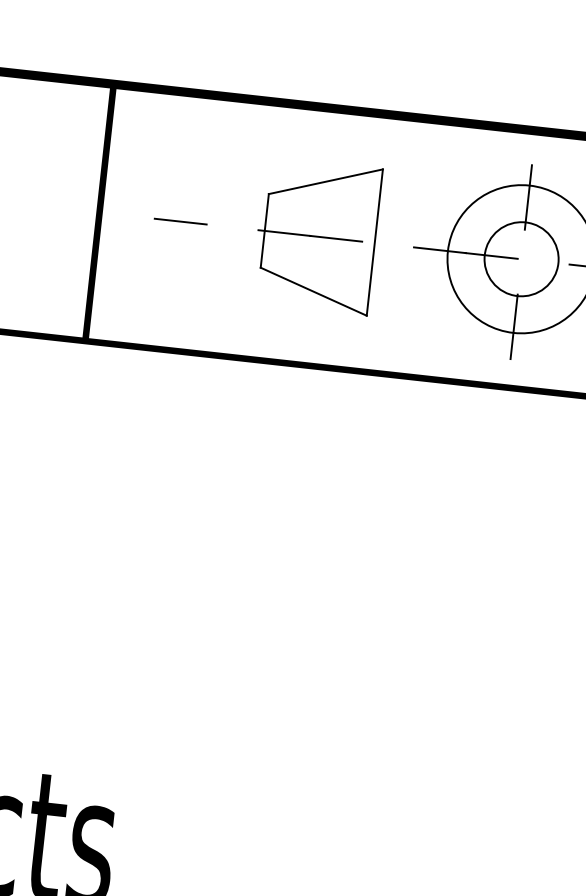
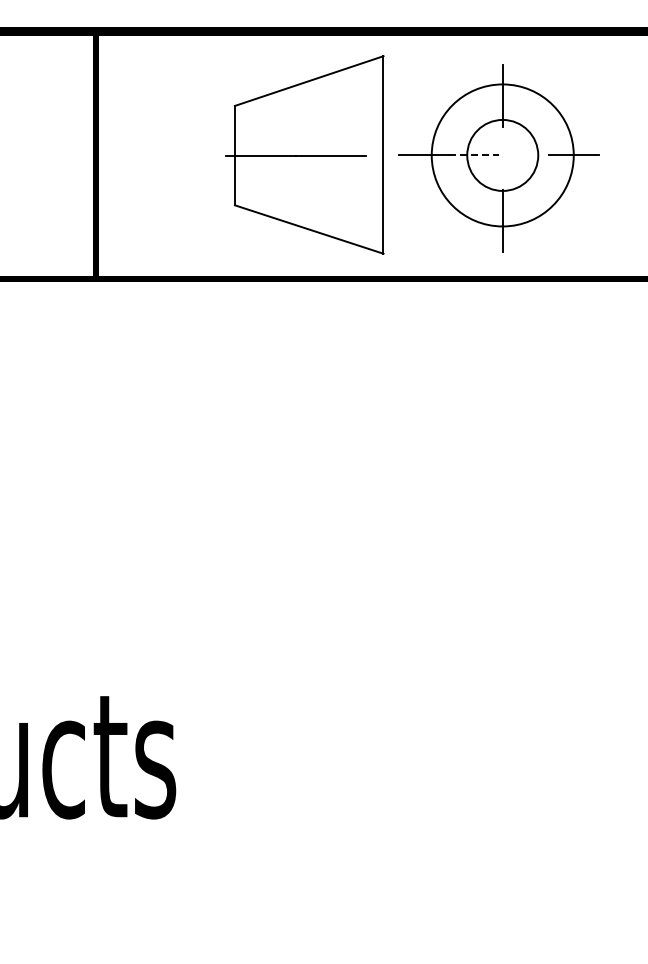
line: (180, 220) -> (173, 154), removed
part: (317, 235) -> (305, 154), size x1.4
line: (492, 256) -> (474, 155), solid -> dashed

